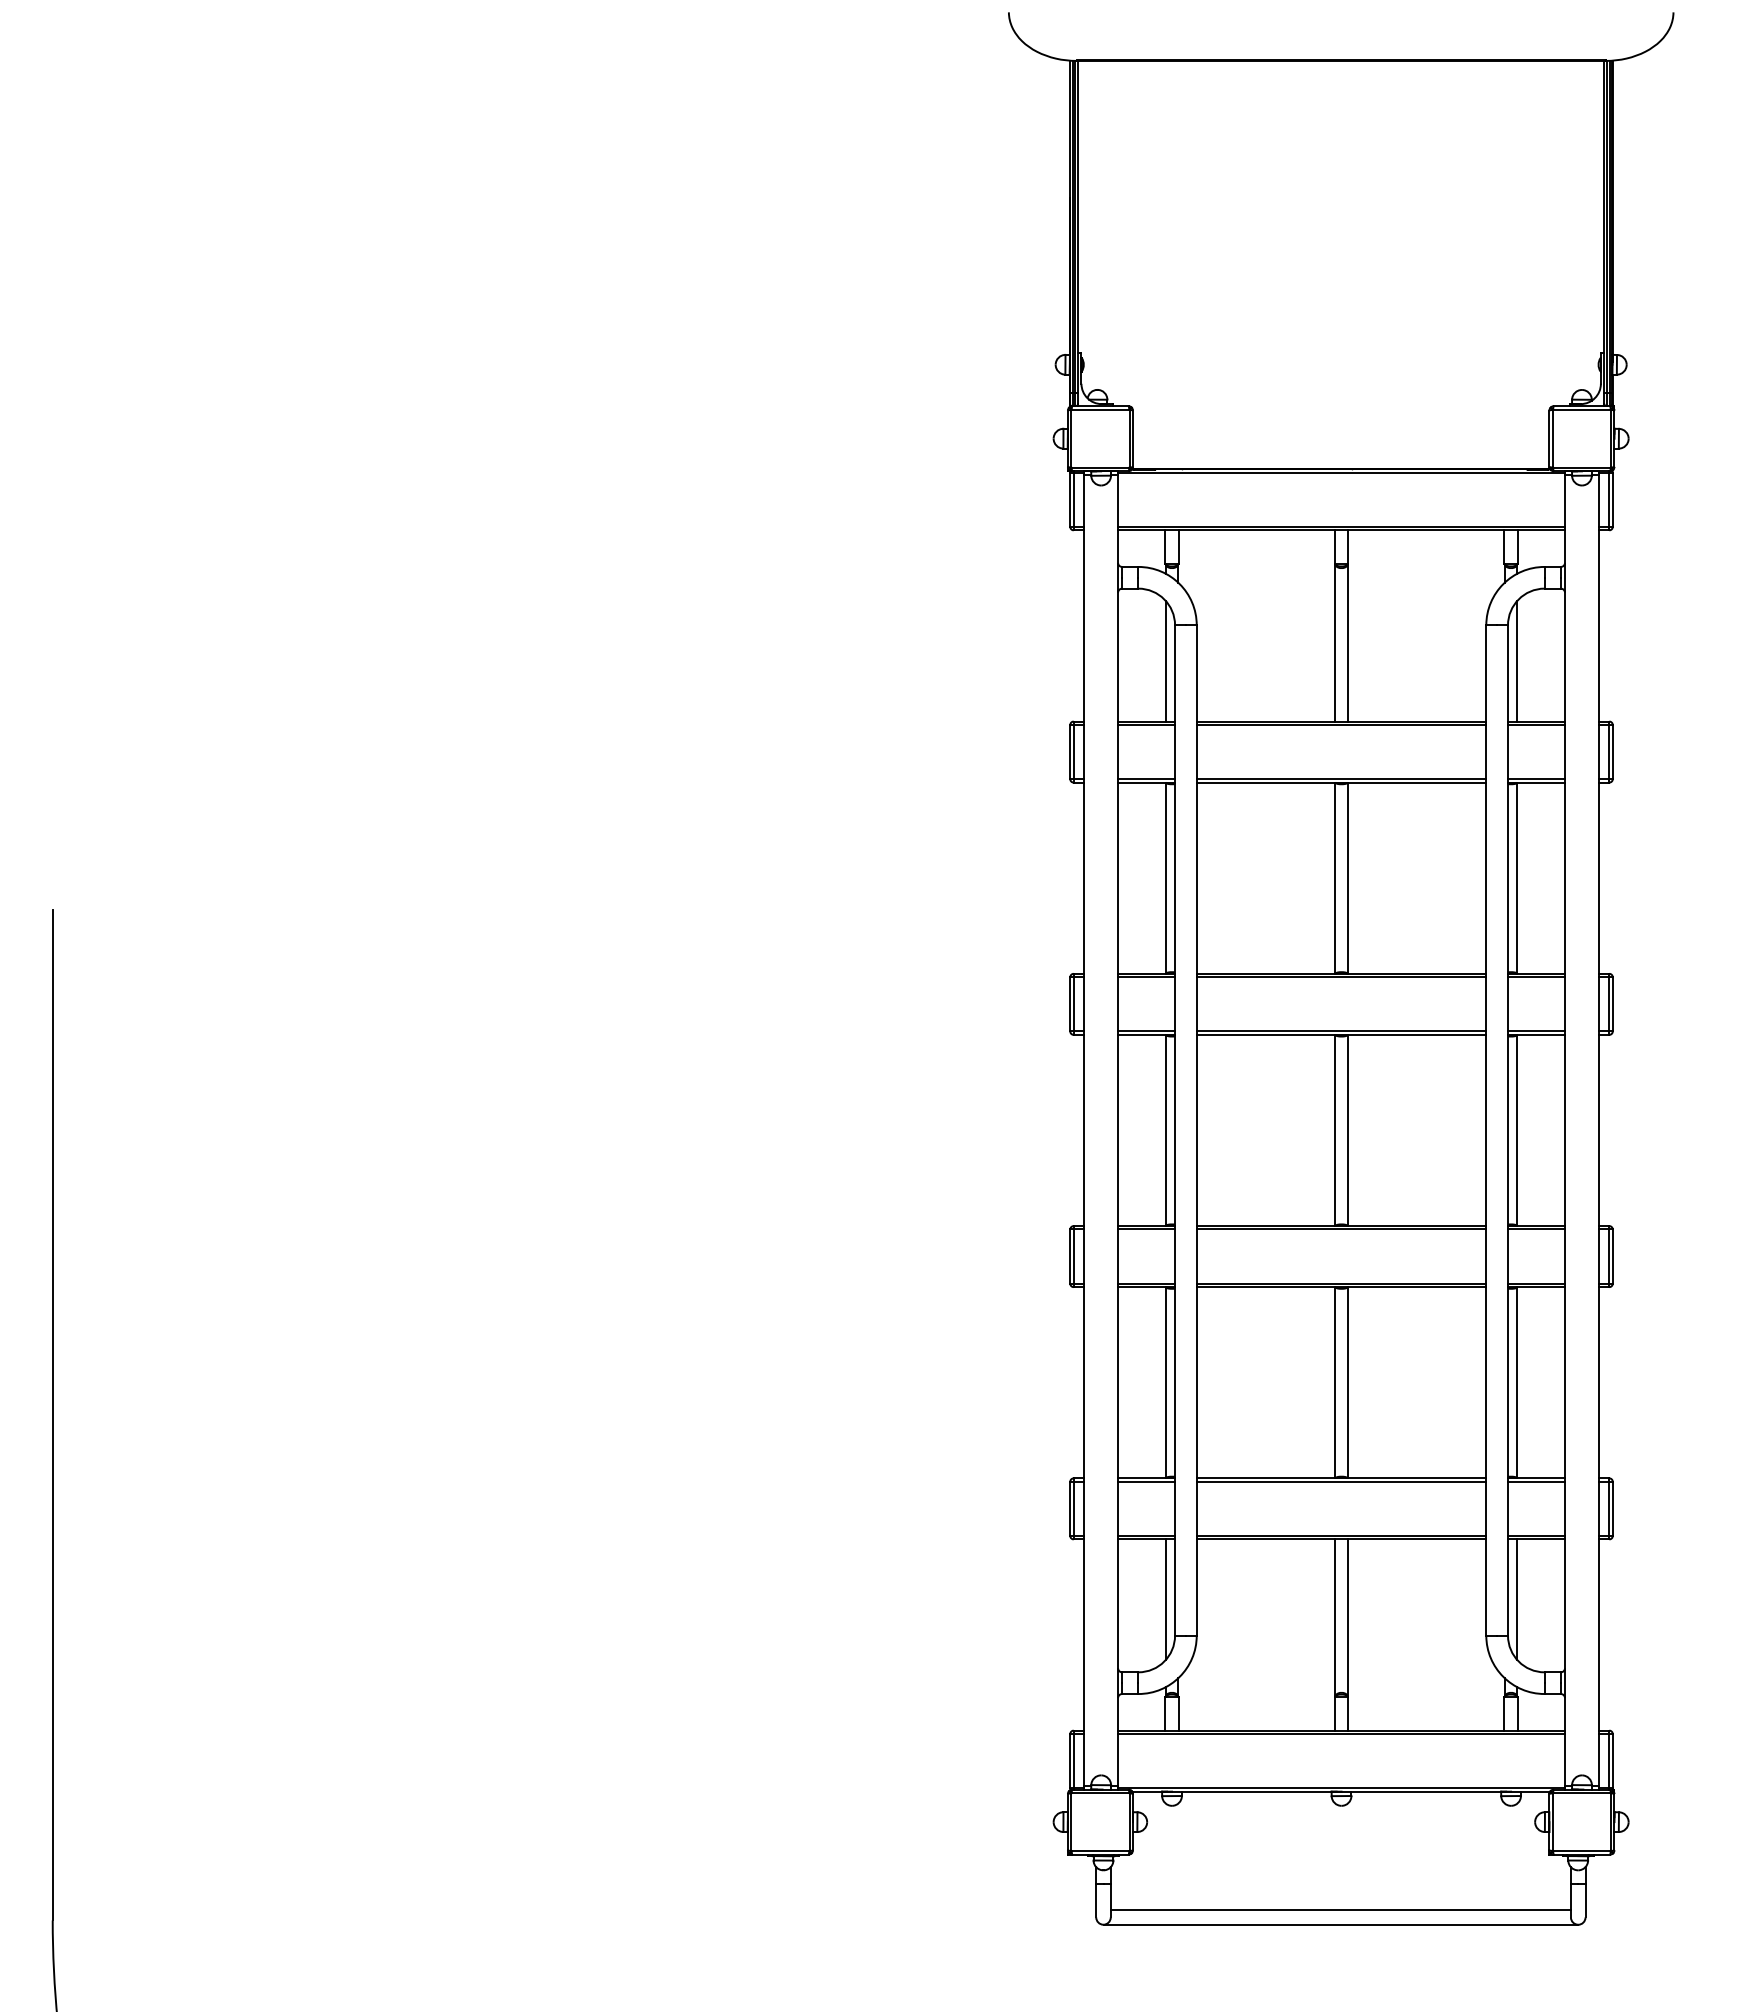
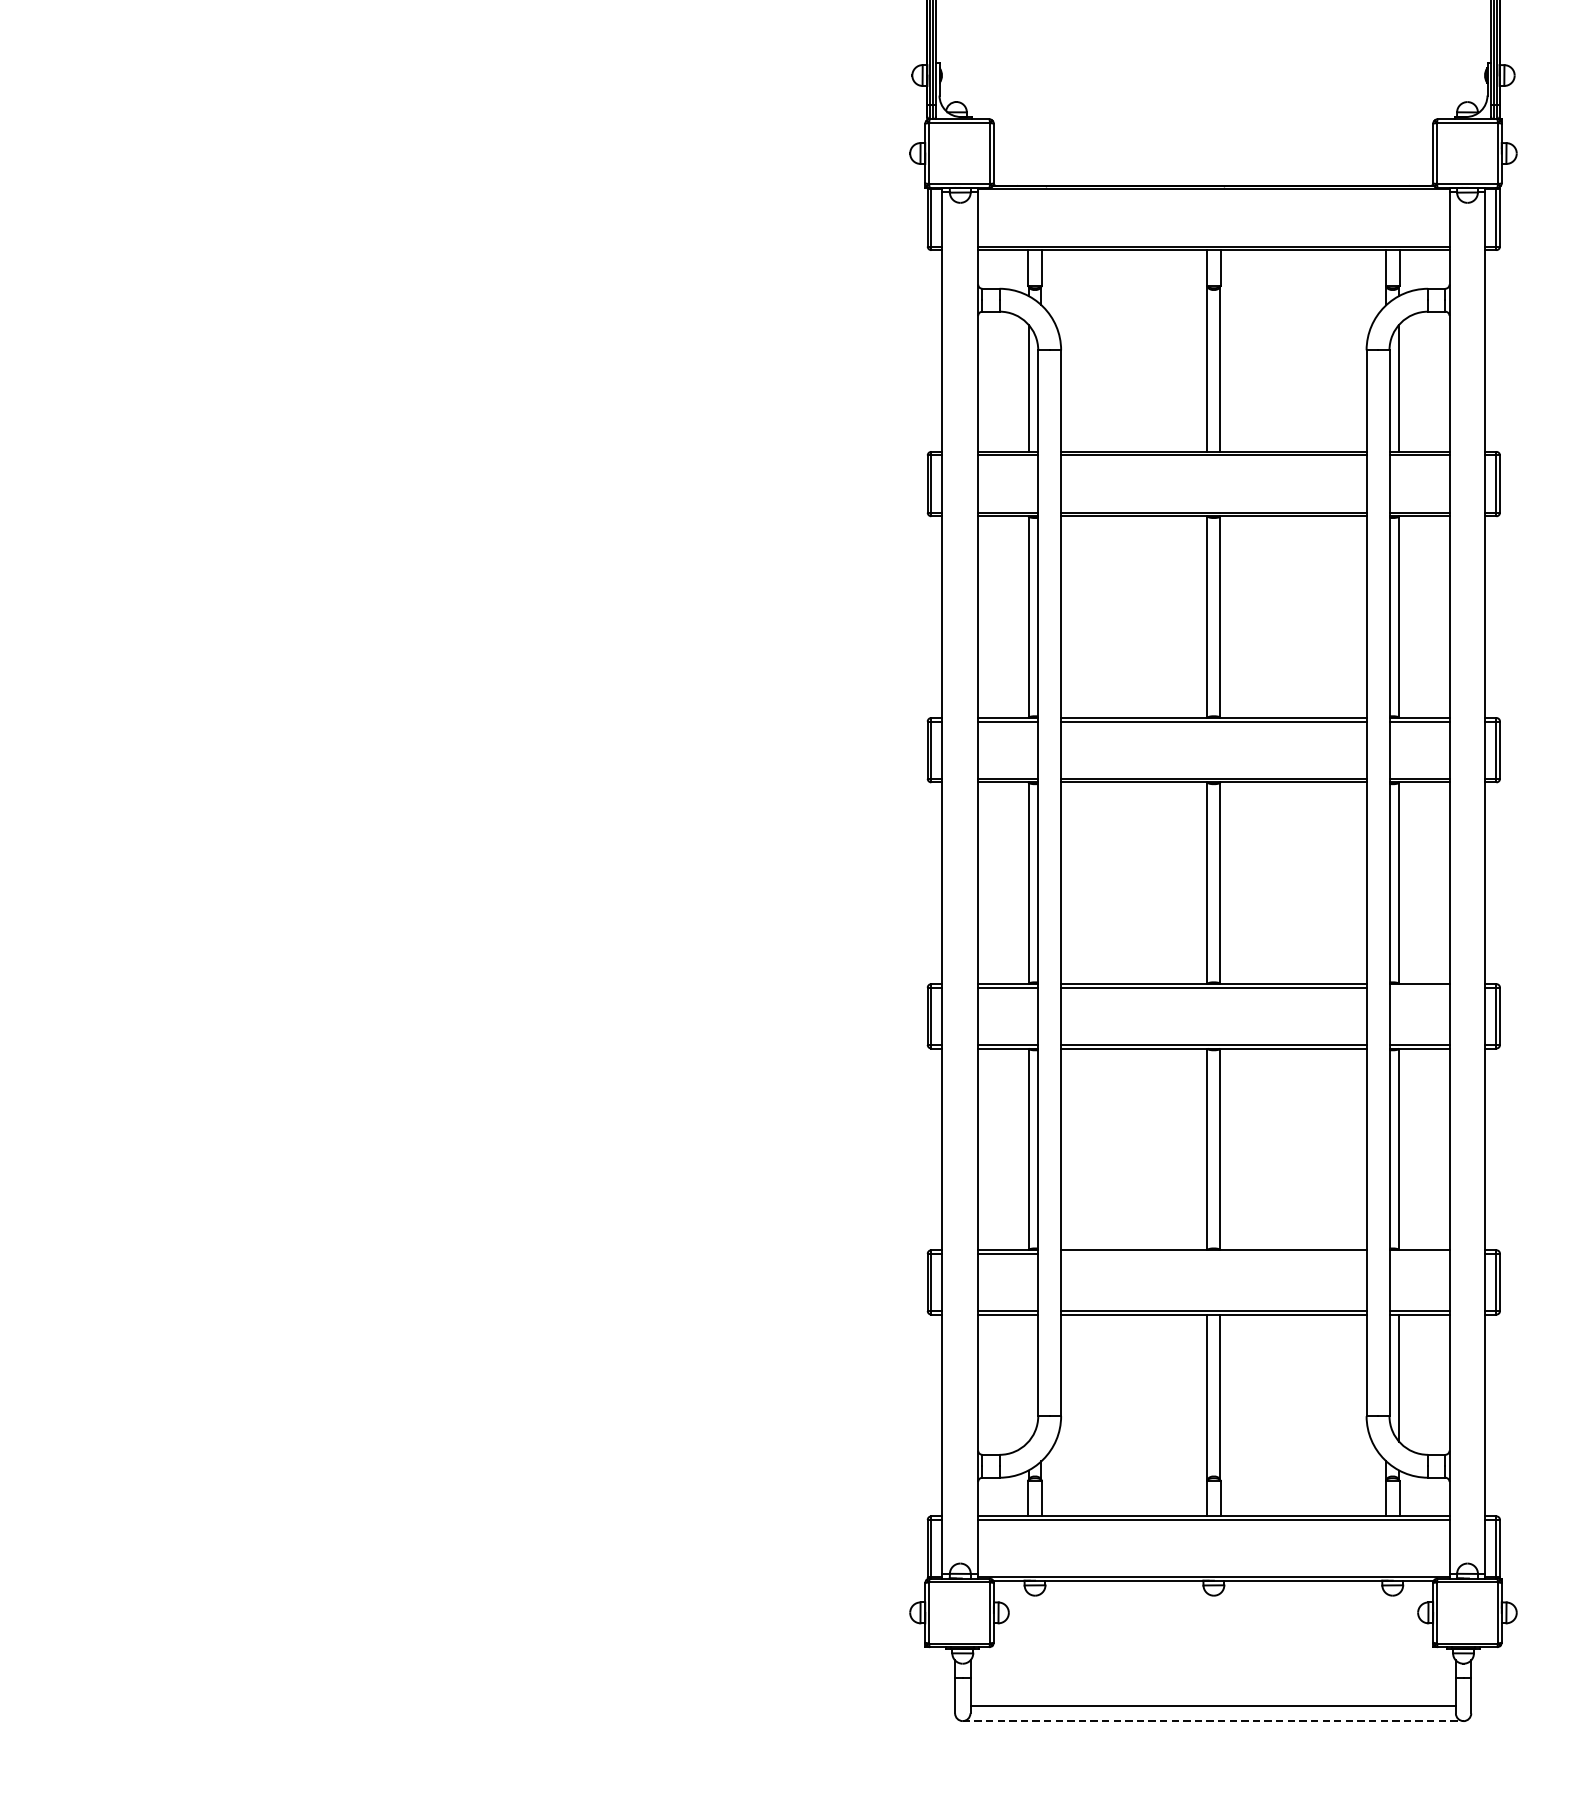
line: (1536, 1229) -> (1419, 987), removed
line: (1341, 1481) -> (1213, 1253), removed
line: (1536, 1481) -> (1419, 1253), removed
line: (1165, 1599) -> (1028, 1378), removed
line: (1341, 1924) -> (1213, 1720), solid -> dashed

